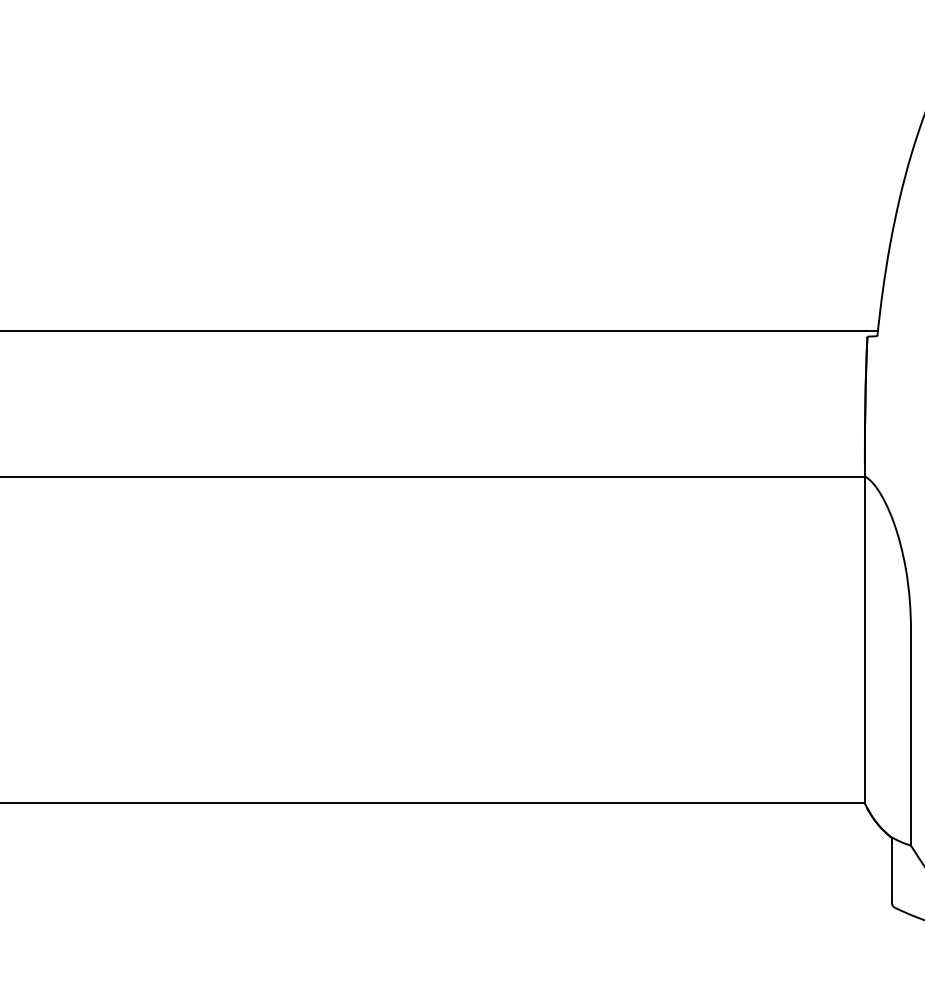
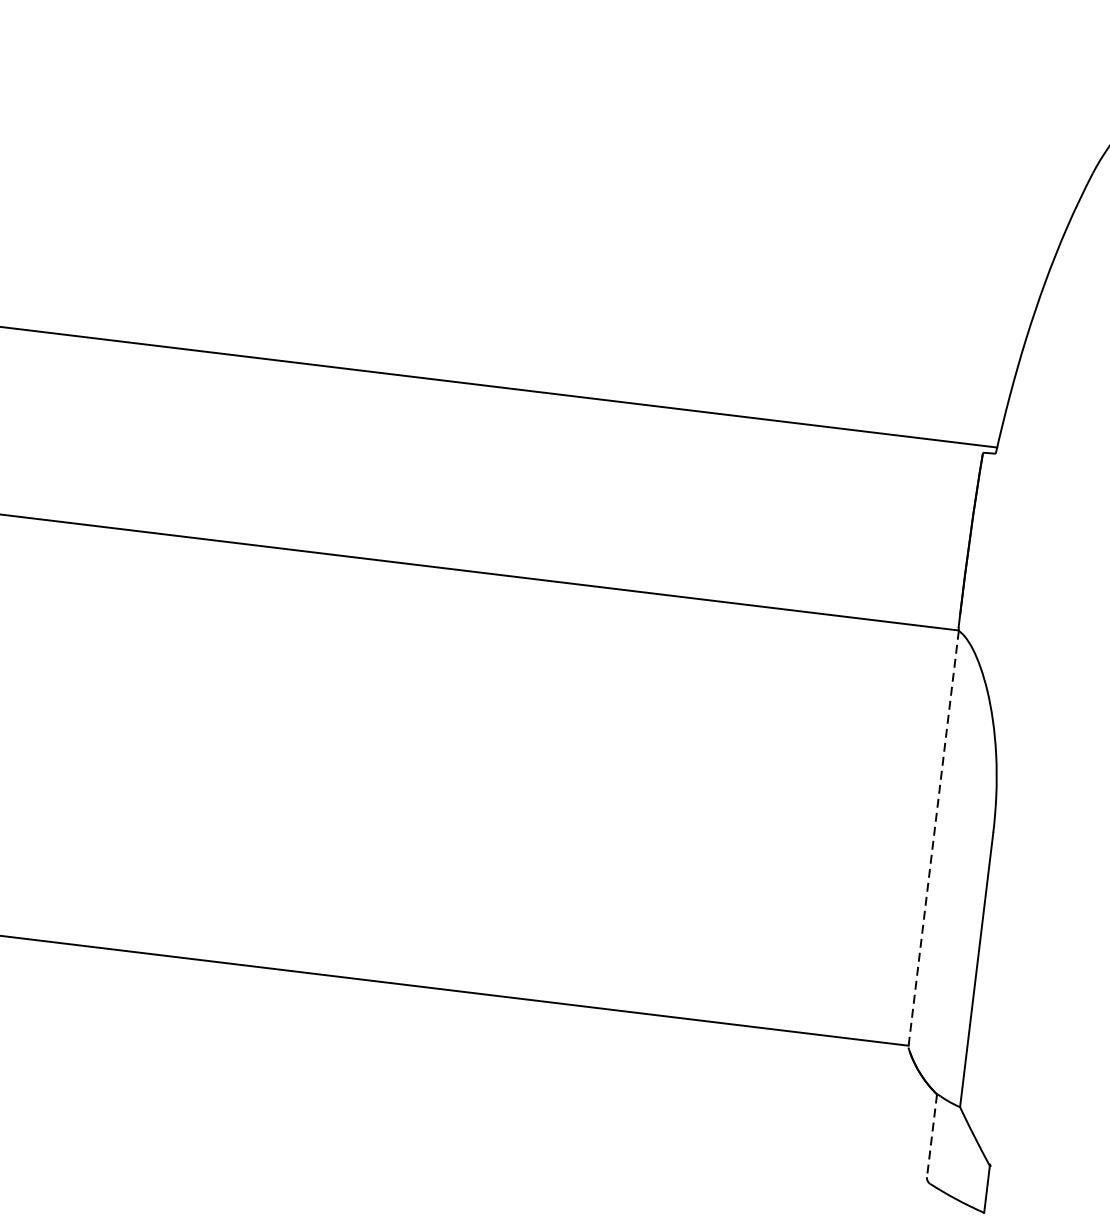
line: (865, 640) -> (933, 839), solid -> dashed
line: (891, 870) -> (931, 1135), solid -> dashed

